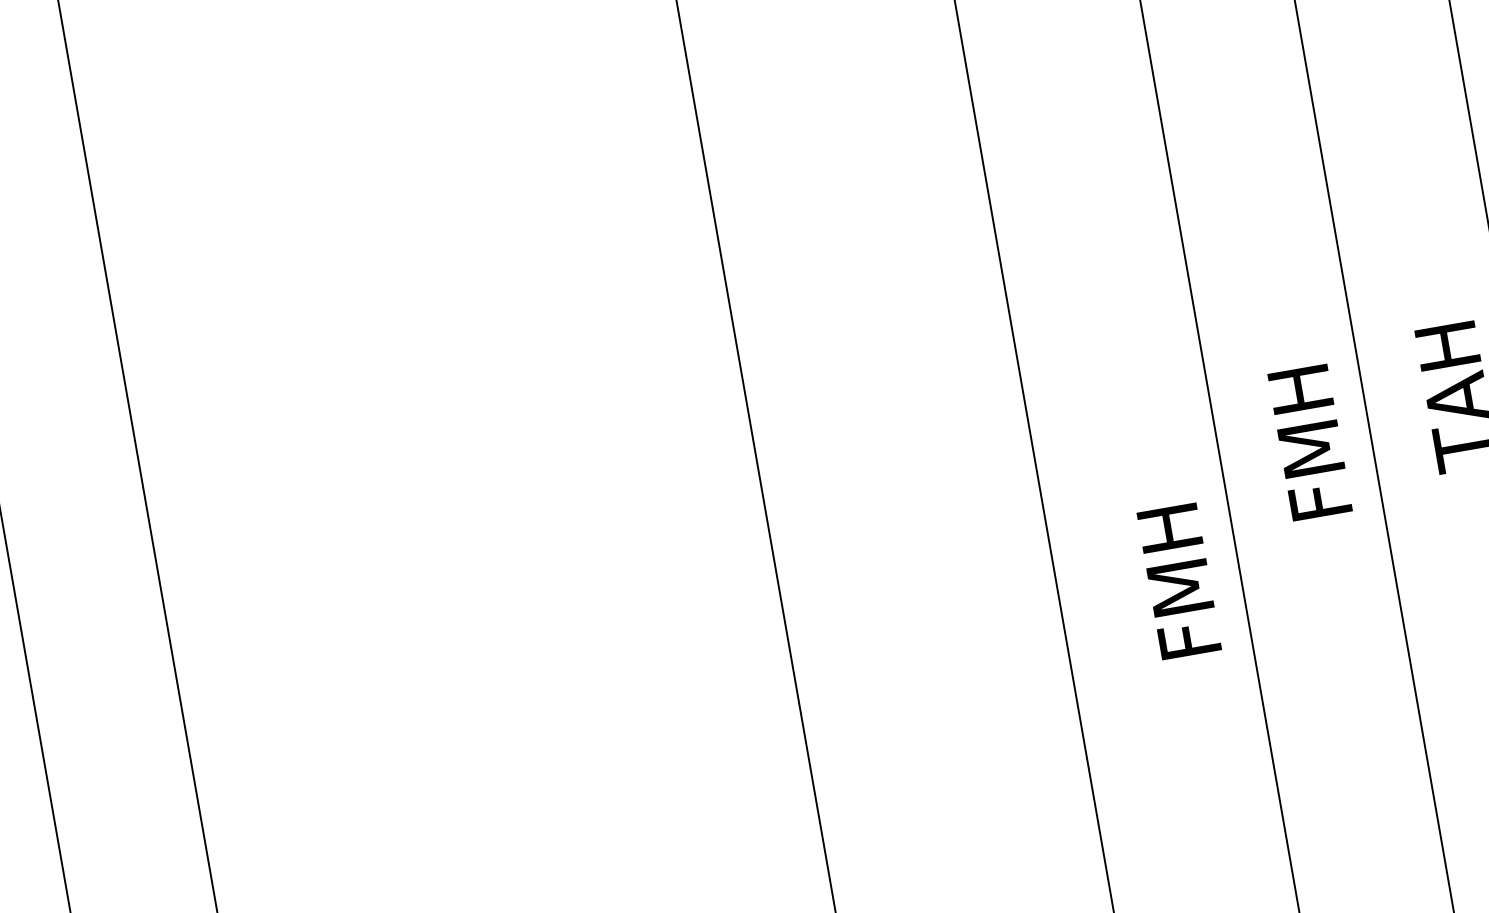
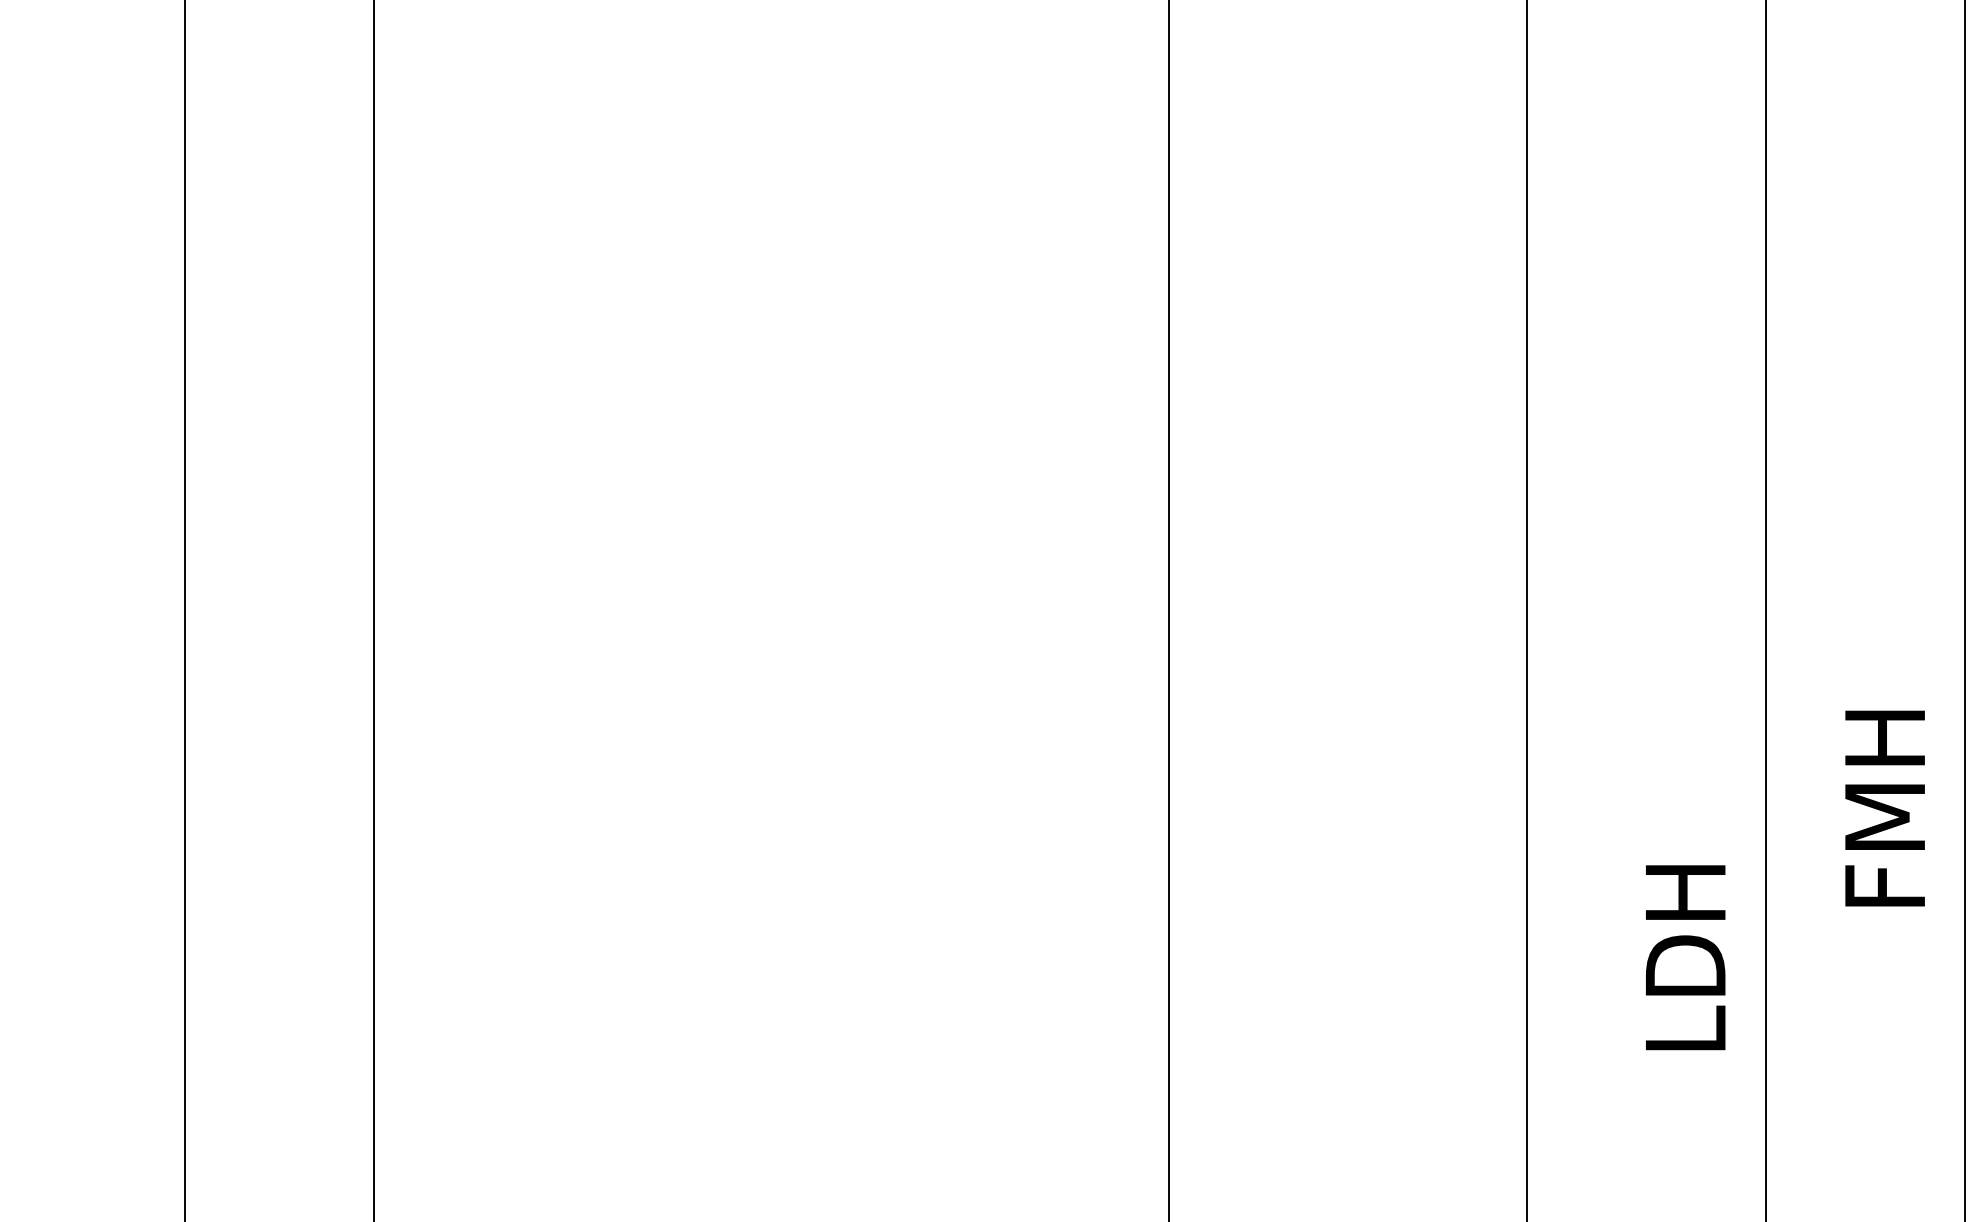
text: (1179, 581) -> (1685, 957), FMH -> LDH

